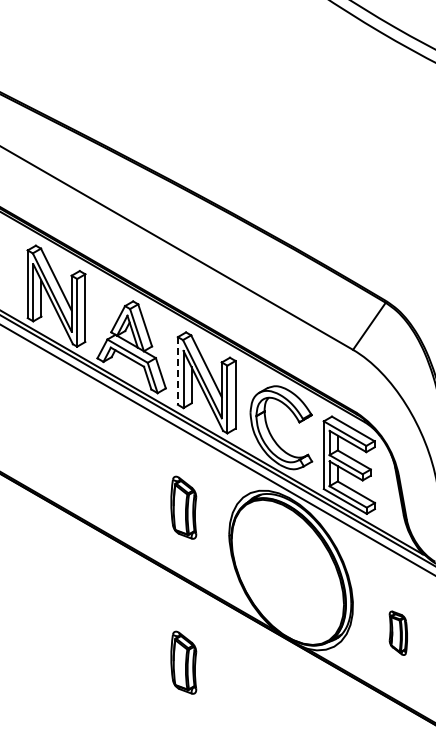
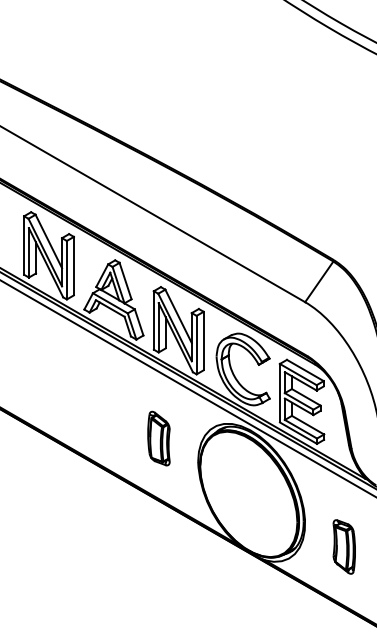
line: (177, 370) -> (153, 320), dashed -> solid
part: (398, 633) -> (344, 547), size x1.43
part: (183, 662) -> (158, 572), removed

